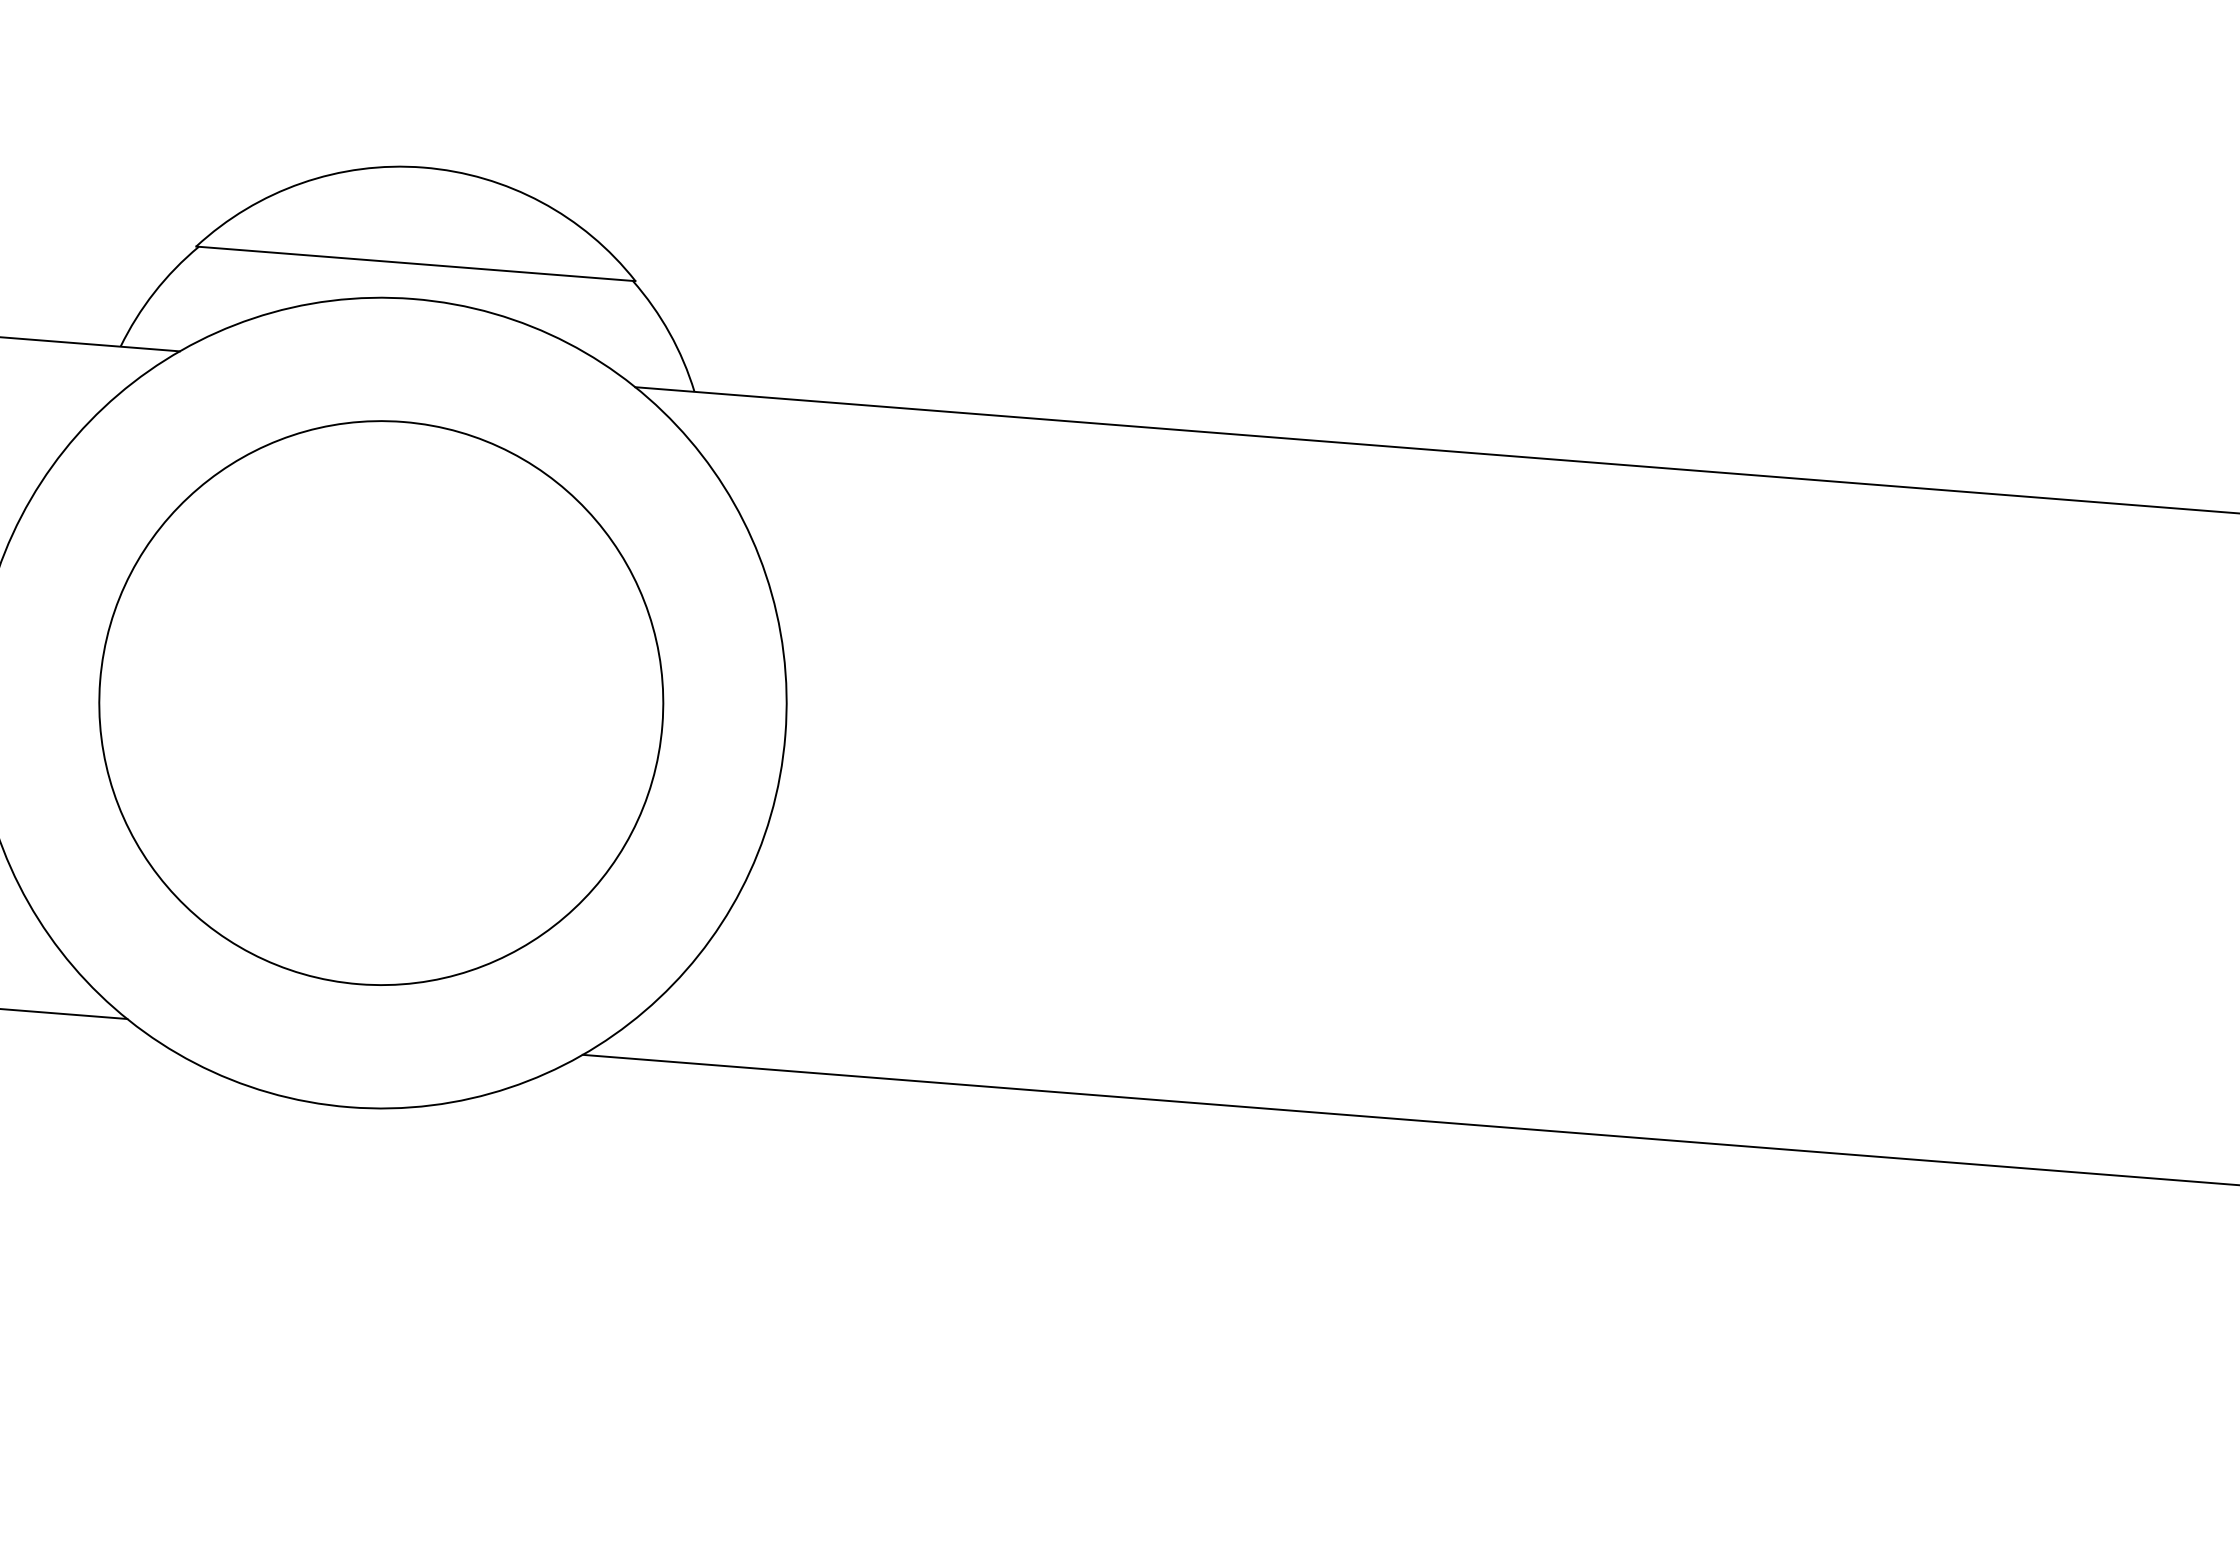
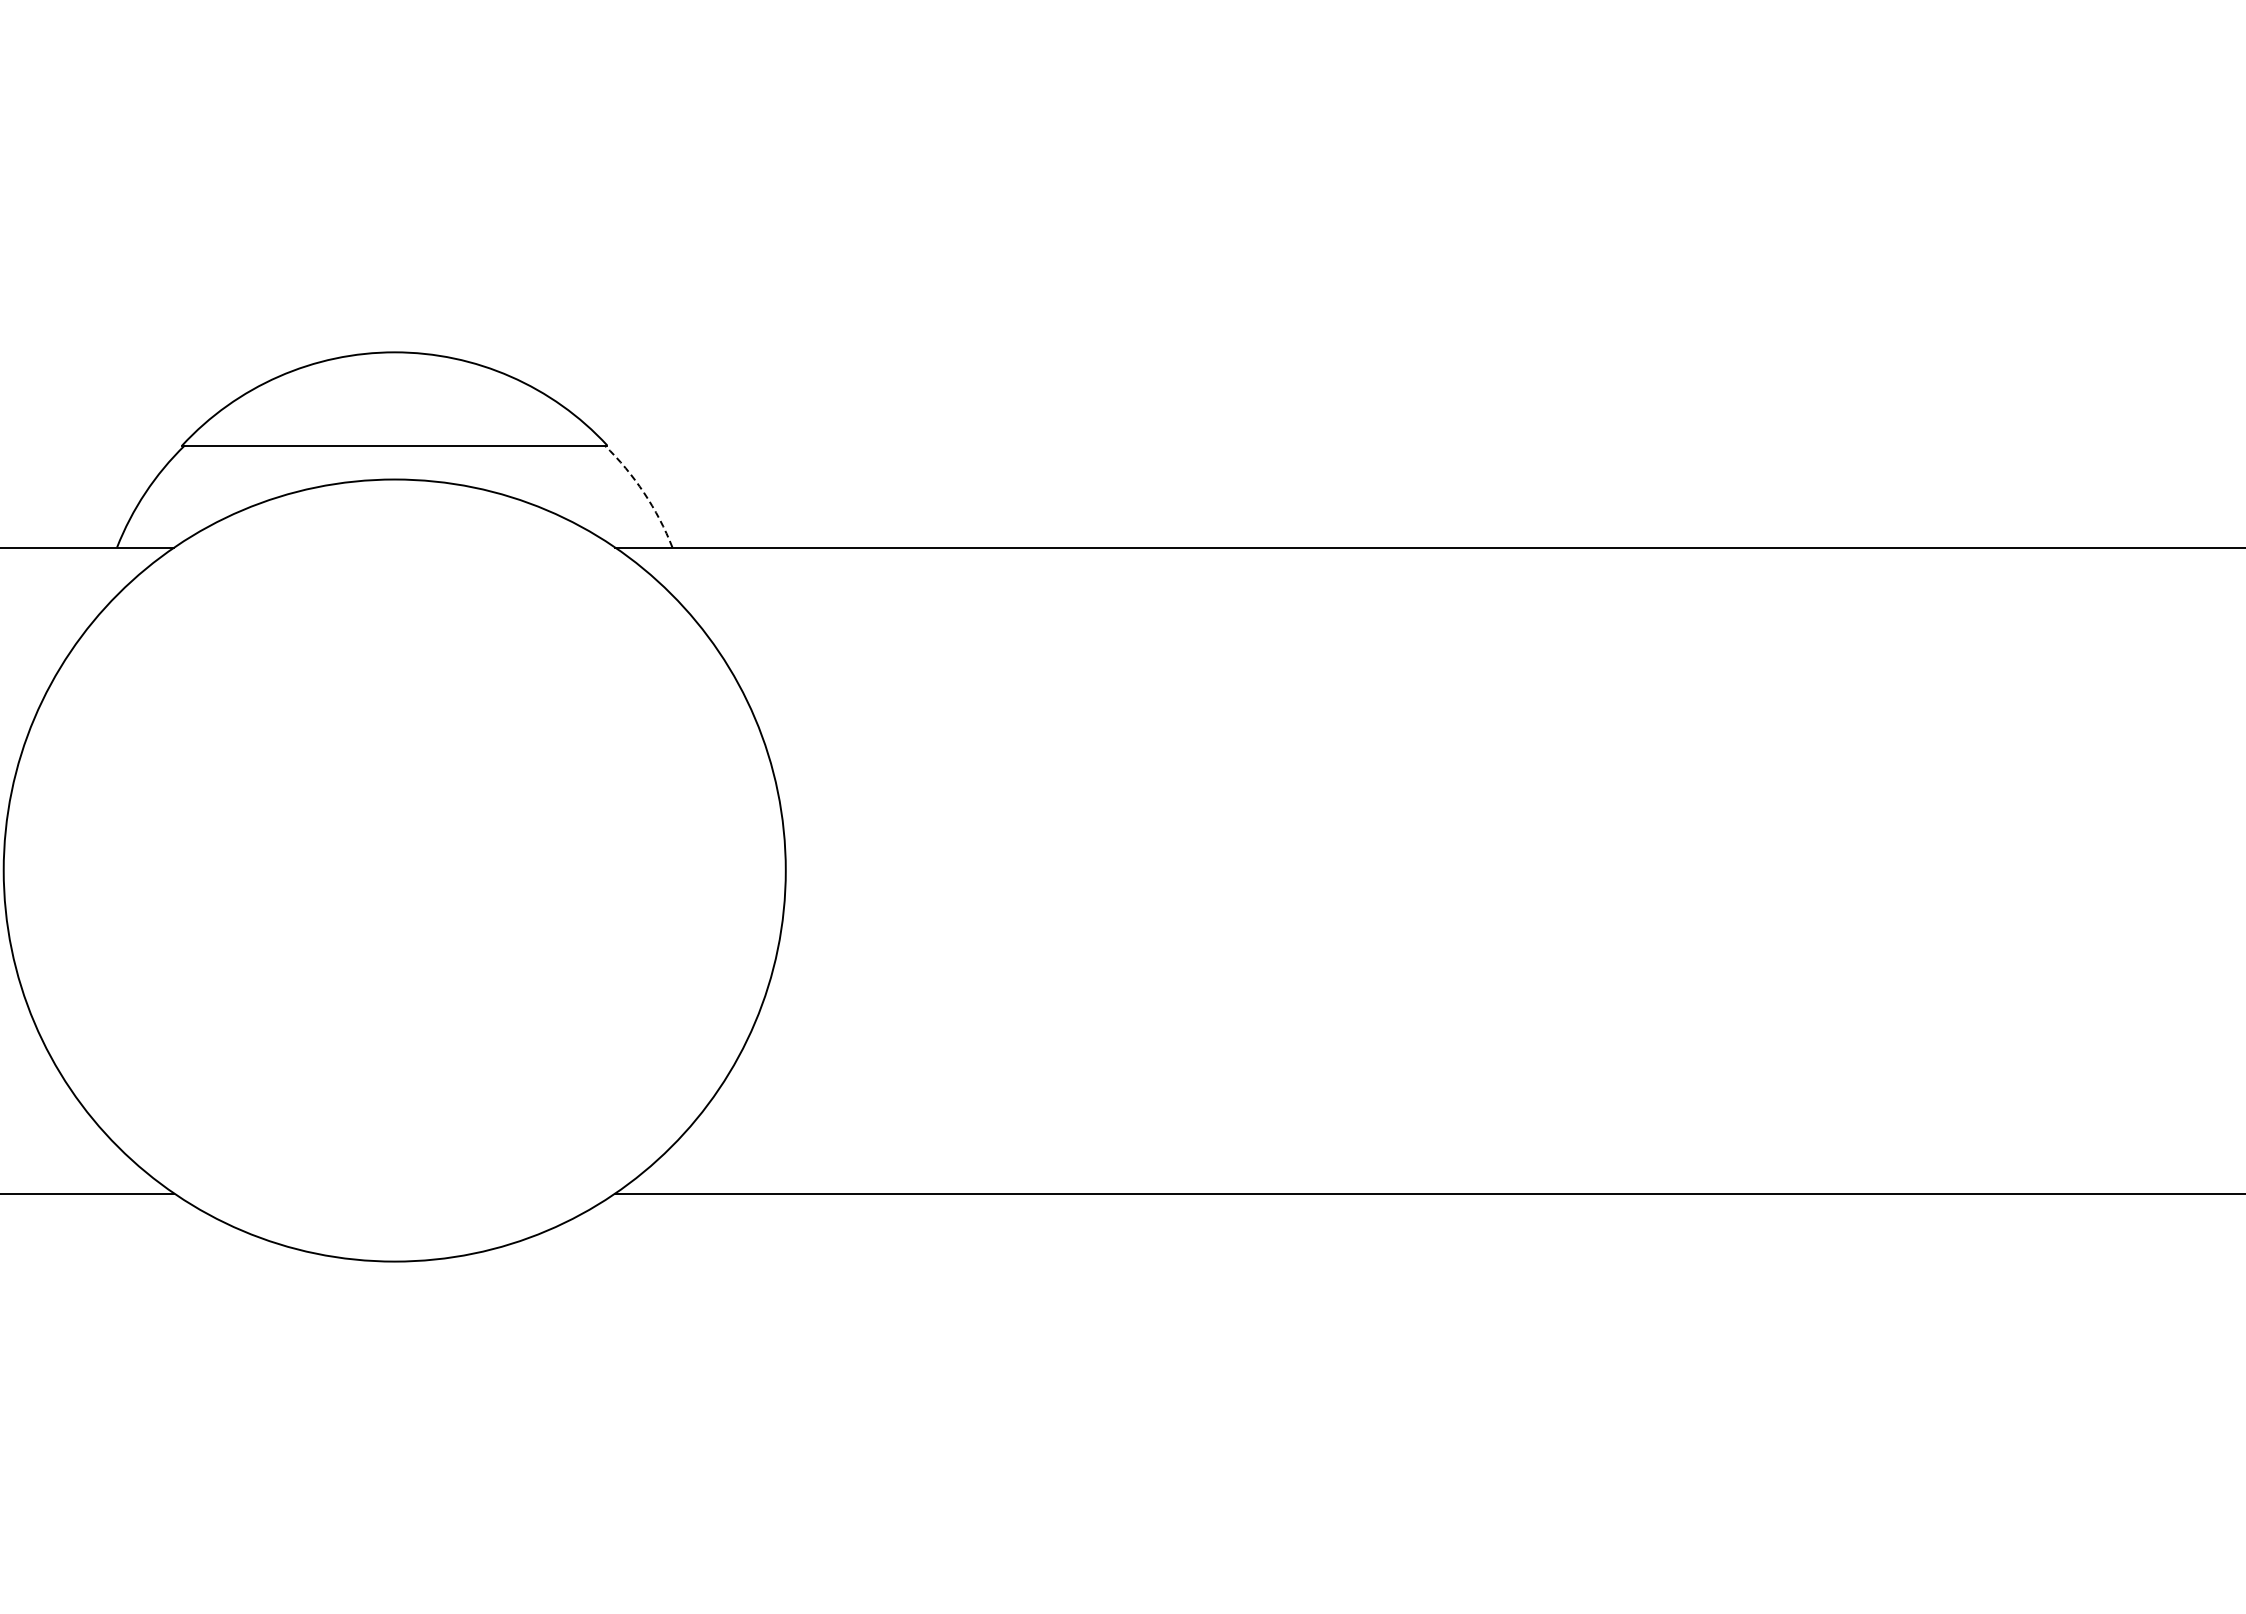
arc: (670, 332) -> (644, 492), solid -> dashed
circle: (381, 703) -> (394, 870), removed

